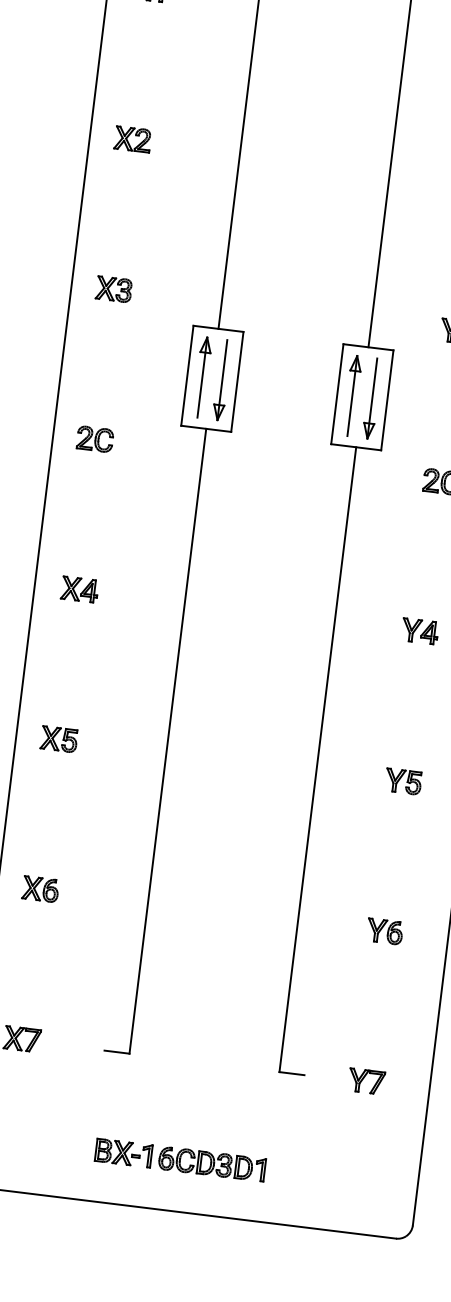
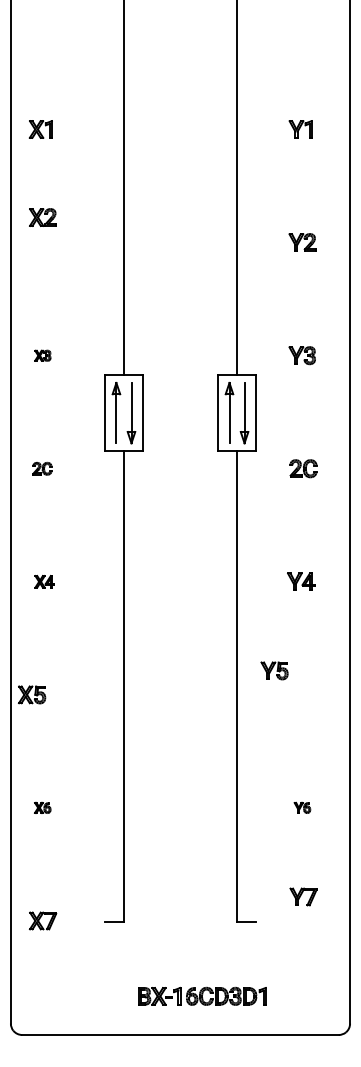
part: (132, 139) -> (42, 217), moved
part: (113, 289) -> (42, 355), size x0.6
part: (95, 439) -> (42, 468), size x0.7
part: (79, 589) -> (44, 581), size x0.7
part: (58, 738) -> (31, 694), moved
part: (403, 781) -> (274, 670), moved
part: (40, 888) -> (42, 807), size x0.6
part: (384, 930) -> (302, 807), size x0.6
part: (366, 1080) -> (303, 896), moved
part: (180, 1159) -> (202, 995), moved

